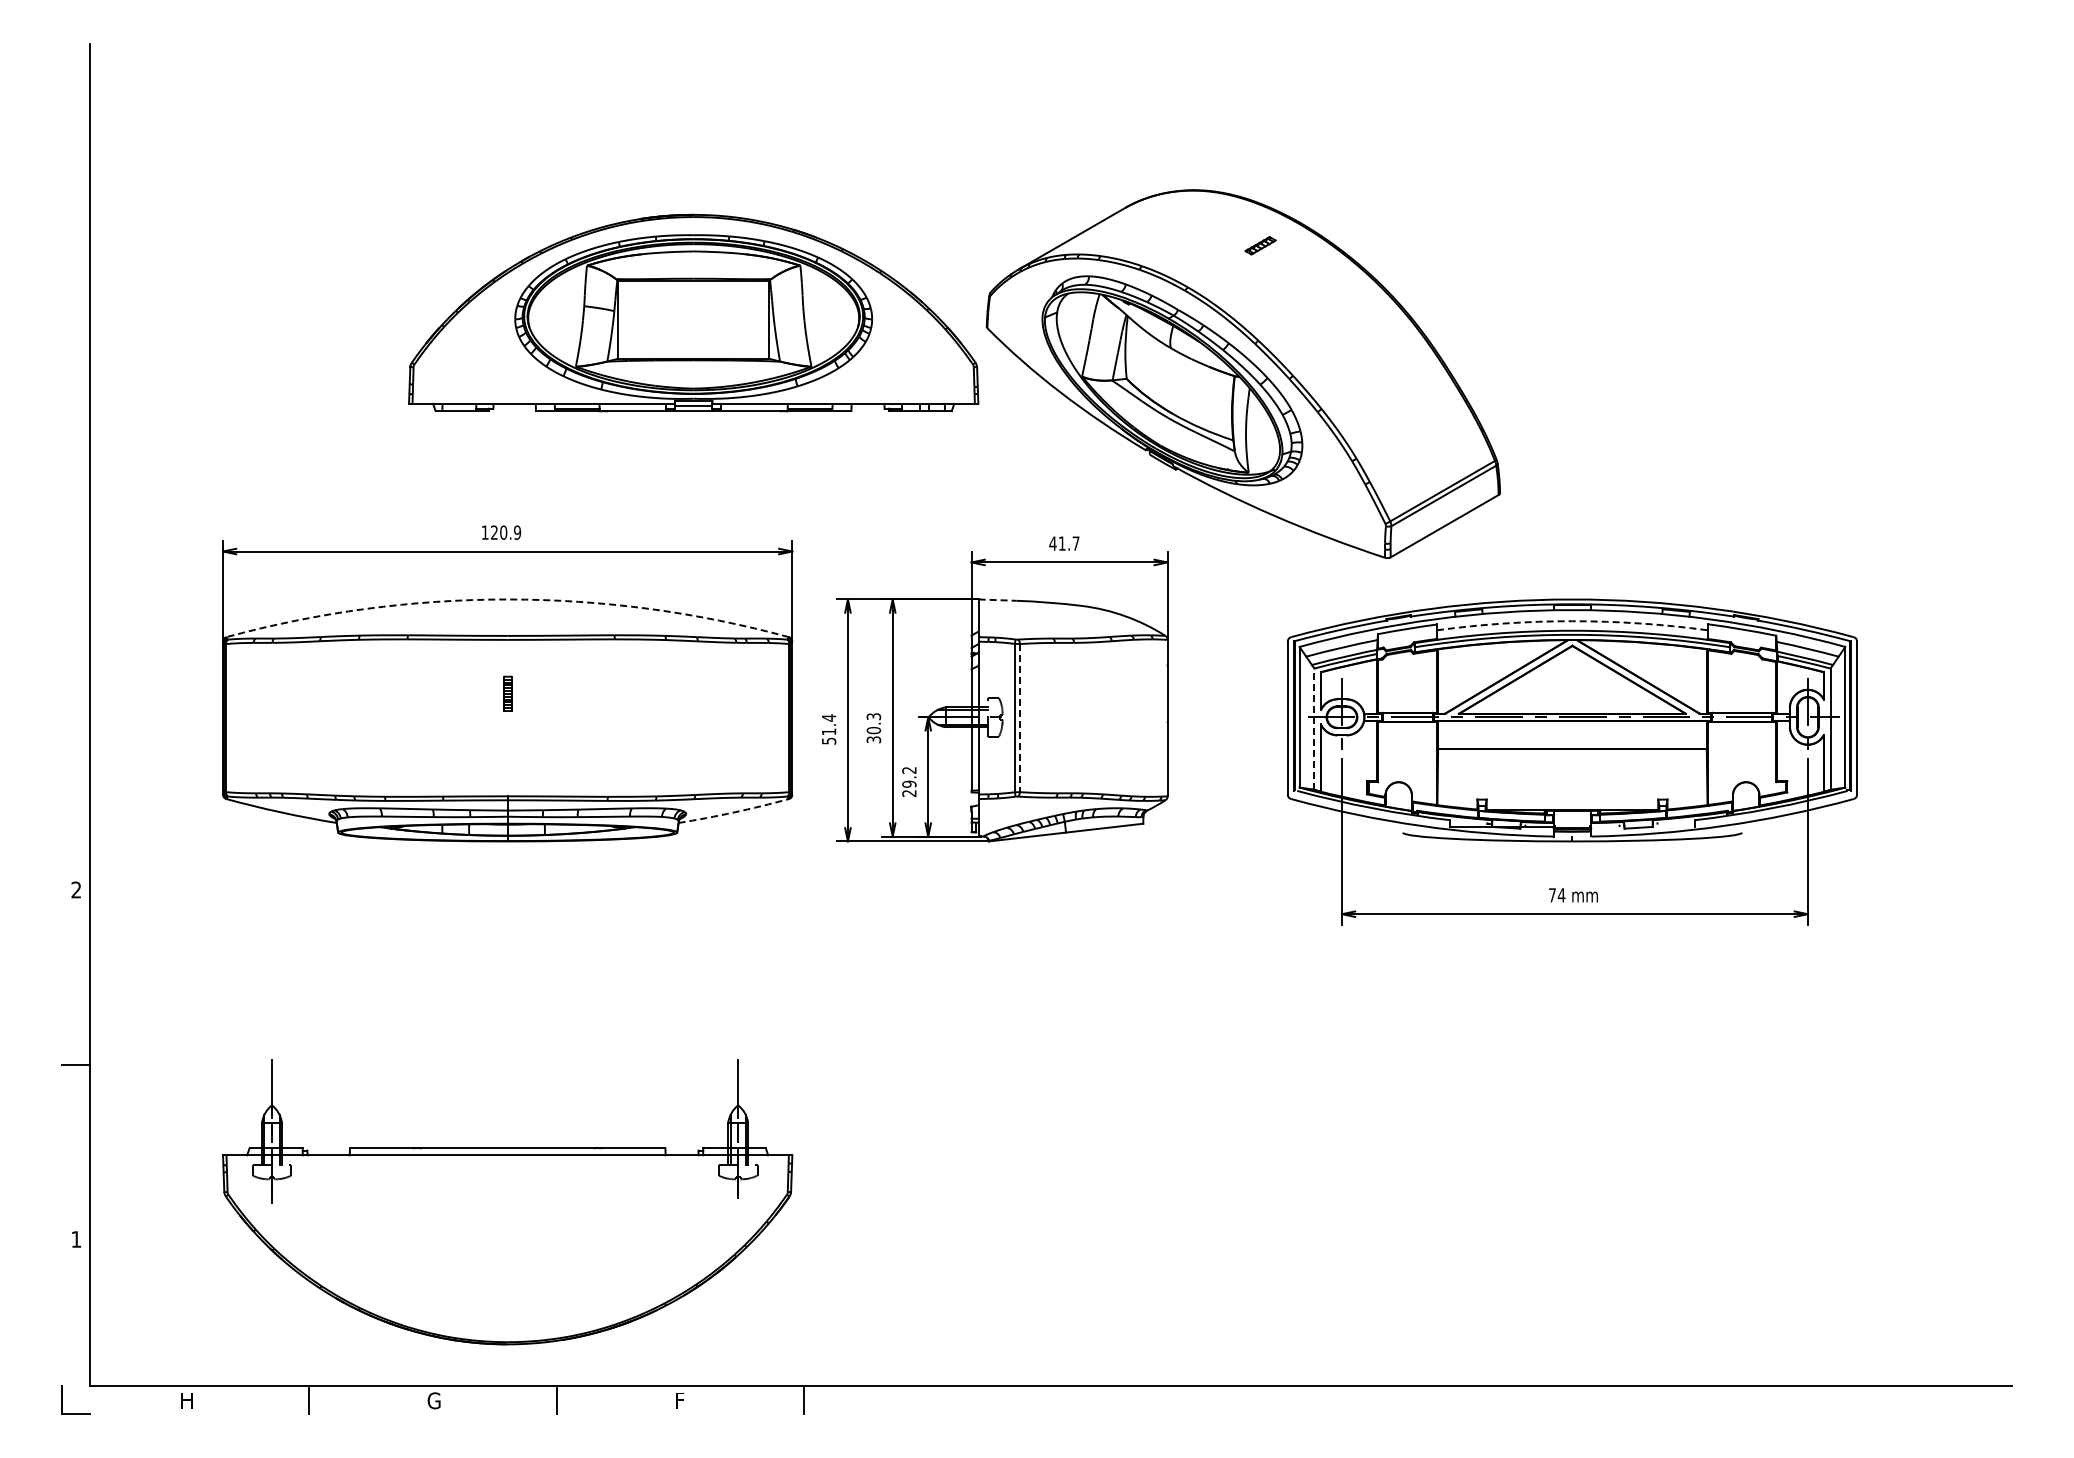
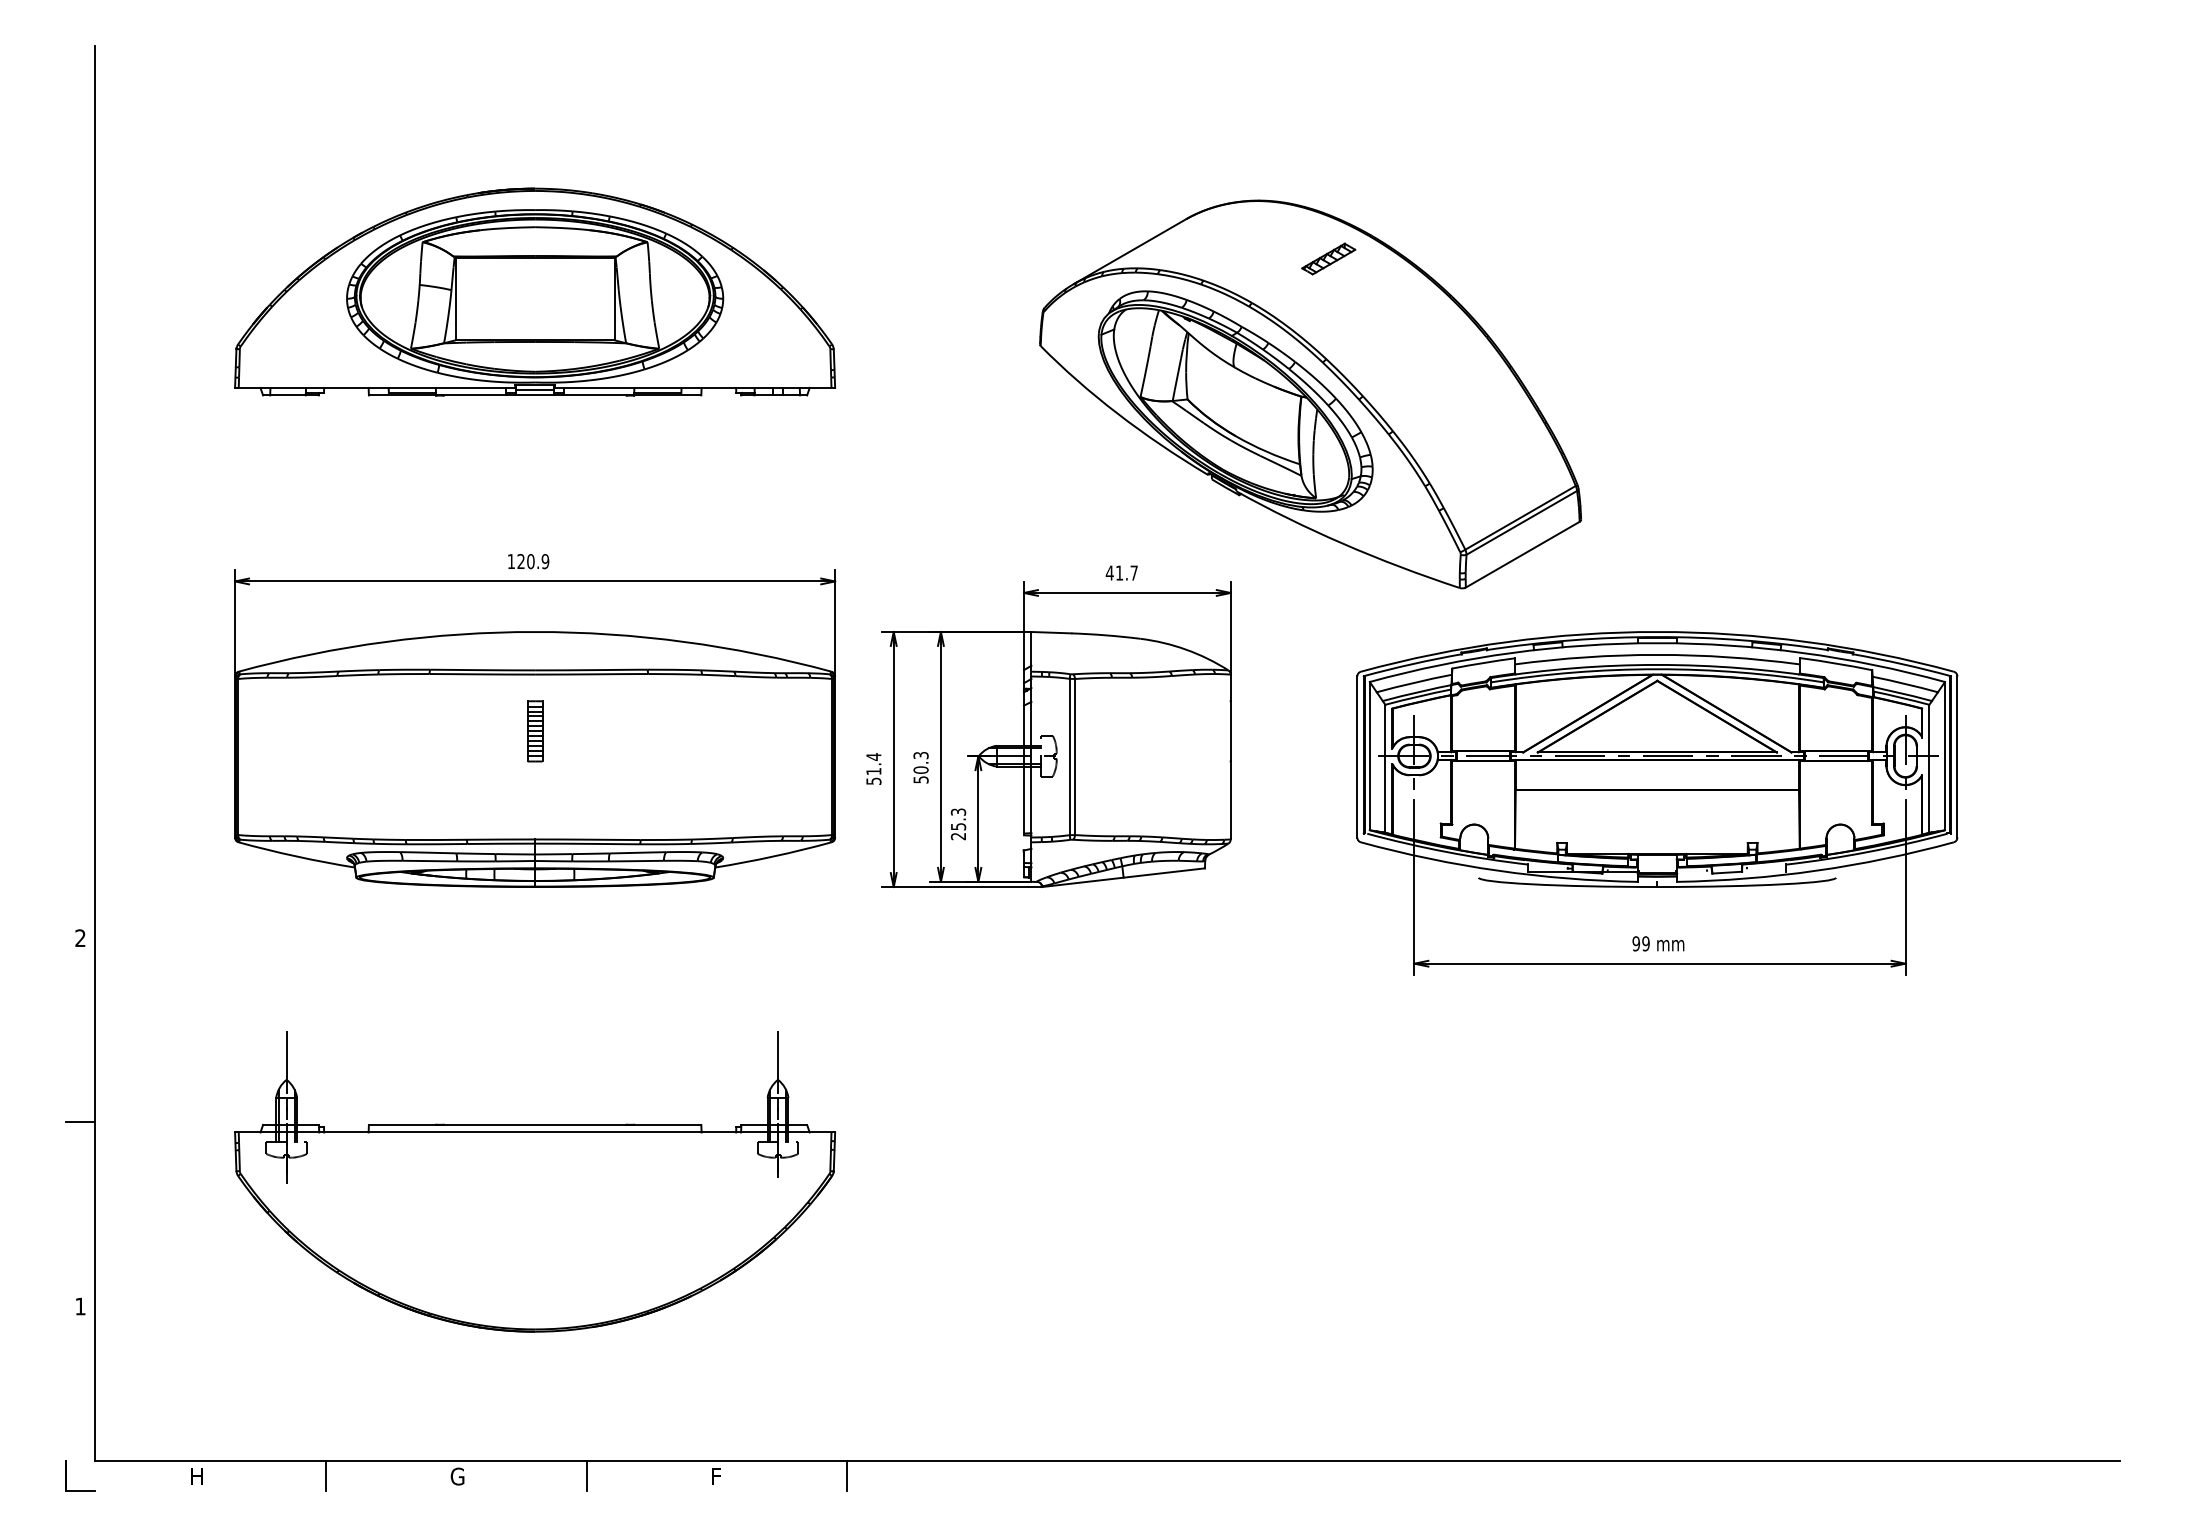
part: (1260, 245) -> (1328, 258), size x1.67
part: (693, 312) -> (534, 291), moved
arc: (507, 599) -> (534, 632), dashed -> solid
line: (997, 600) -> (1051, 633), dashed -> solid
arc: (1572, 621) -> (1657, 655), dashed -> solid
part: (507, 693) -> (534, 731), size x1.67
line: (1019, 718) -> (1074, 757), dashed -> solid
line: (1314, 729) -> (1385, 769), dashed -> solid
text: (872, 739) -> (919, 779), 30.3 -> 50.3
text: (909, 777) -> (958, 819), 29.2 -> 25.3
arc: (734, 812) -> (774, 856), dashed -> solid
text: (1556, 895) -> (1640, 943), 74 -> 99
part: (507, 1202) -> (534, 1182), moved

